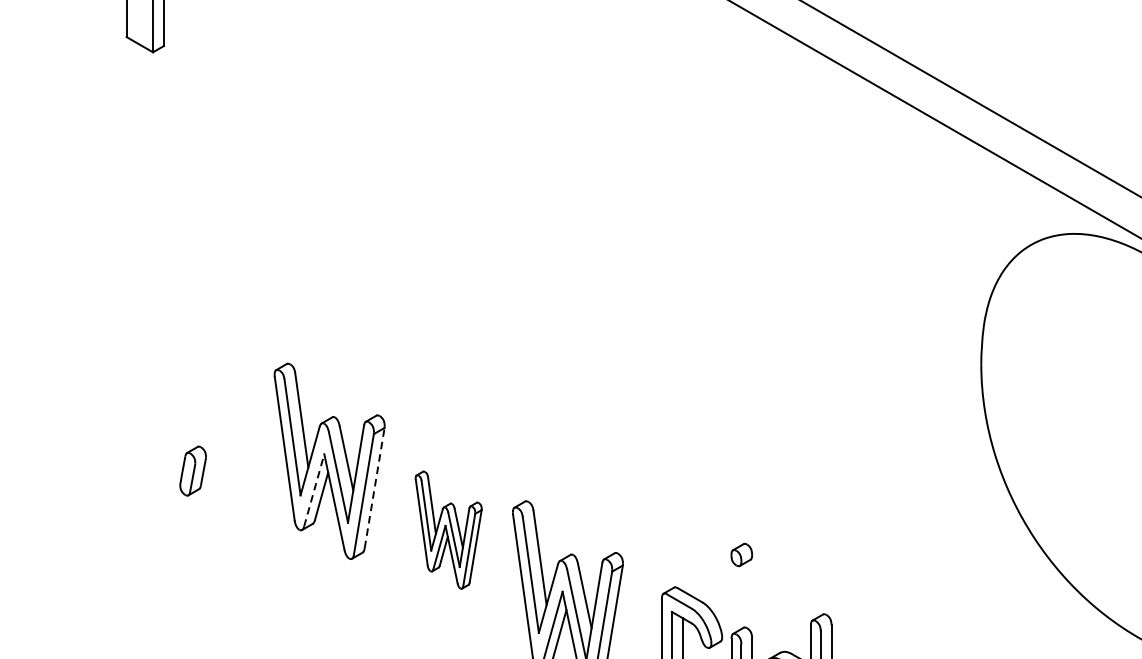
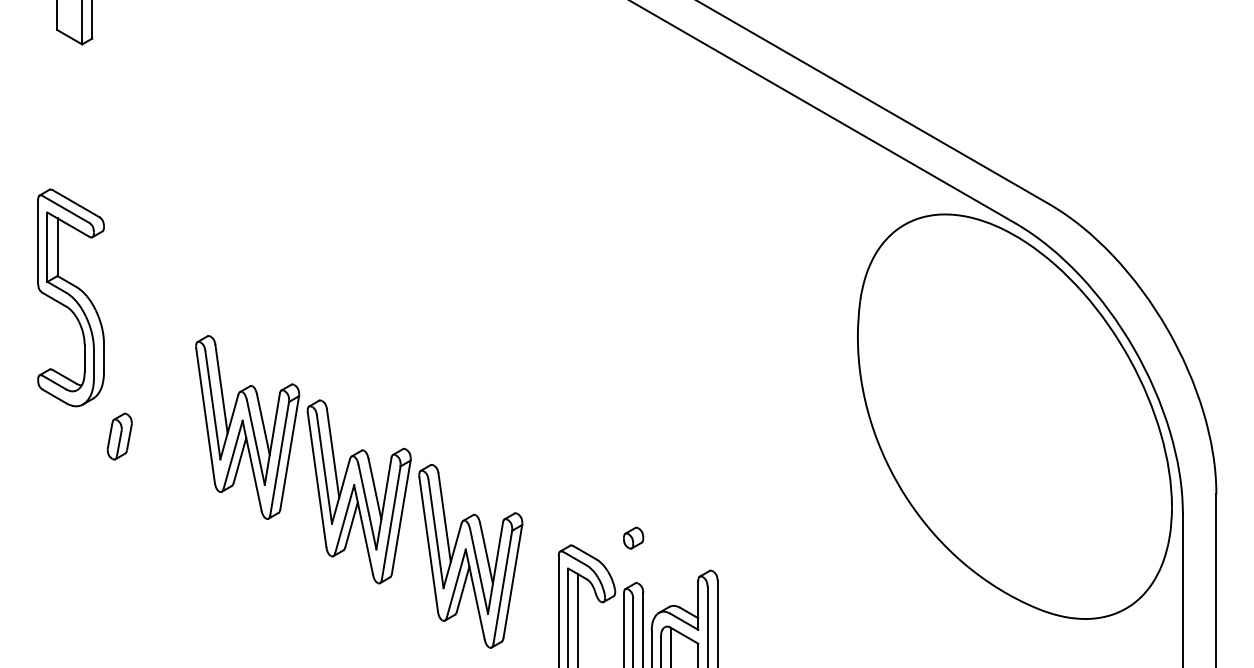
part: (140, 322) -> (70, 297), added
line: (374, 488) -> (289, 452), dashed -> solid
line: (314, 490) -> (233, 454), dashed -> solid
part: (448, 529) -> (358, 491), size x1.67
part: (741, 554) -> (633, 537), moved

